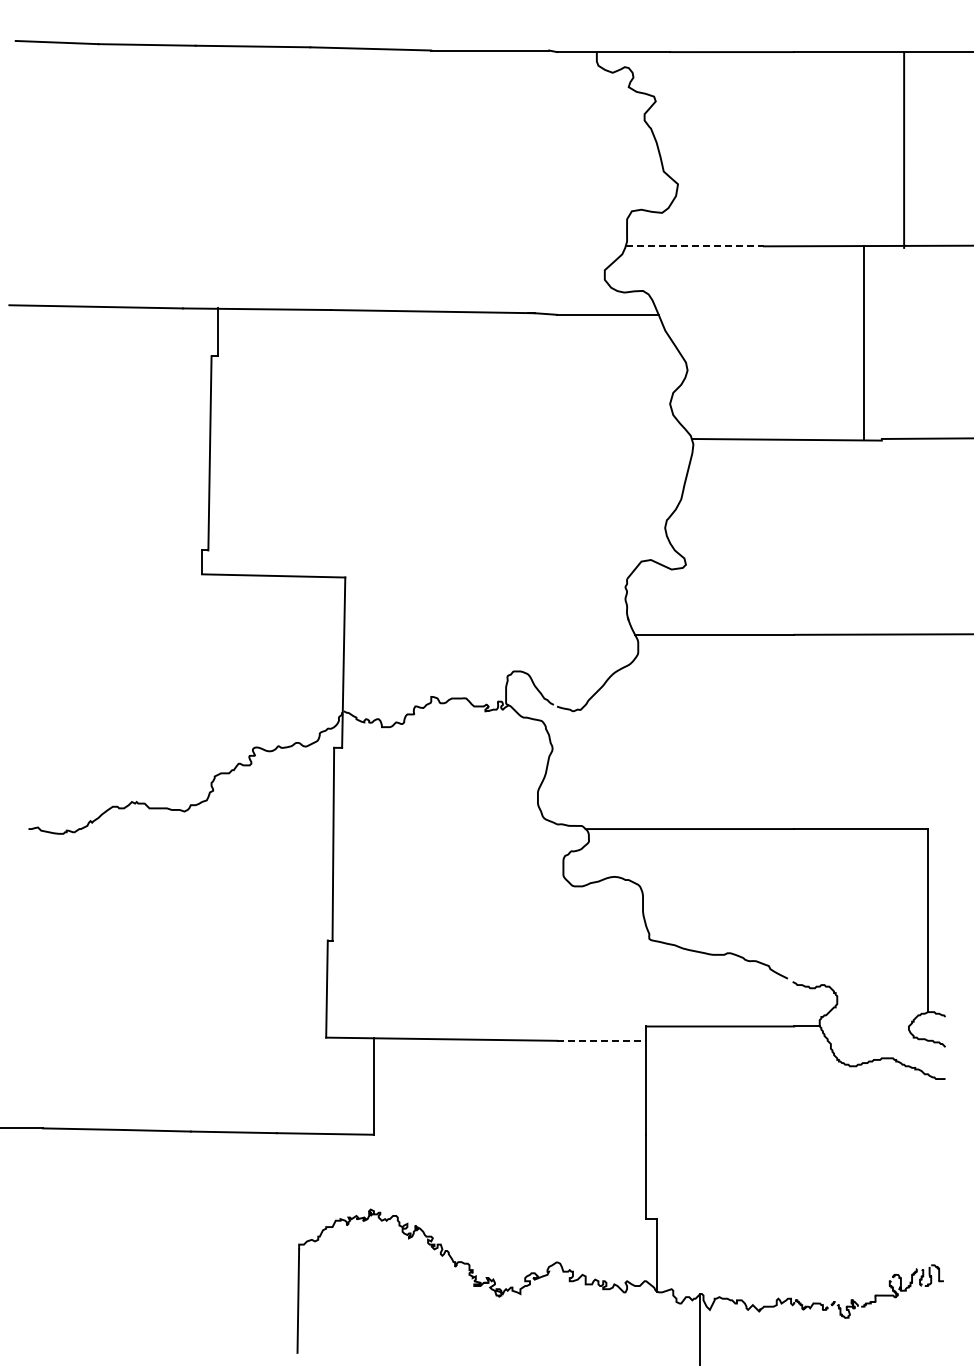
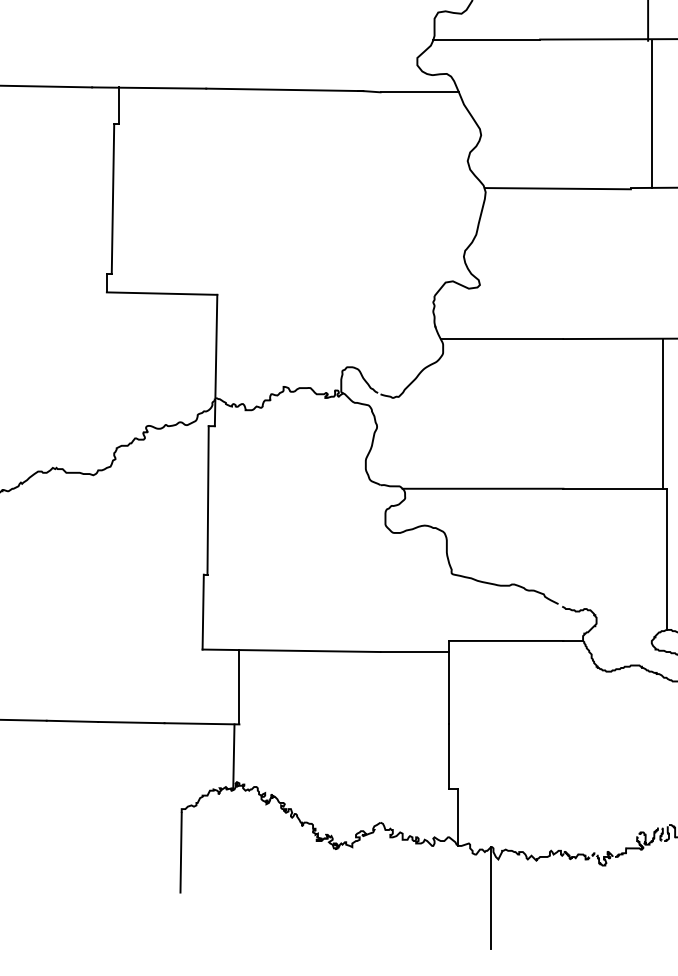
line: (695, 246) -> (487, 39), dashed -> solid
line: (863, 342) -> (651, 113), moved
line: (923, 731) -> (663, 413), added
line: (601, 1040) -> (414, 651), dashed -> solid
line: (366, 1175) -> (233, 755), added

